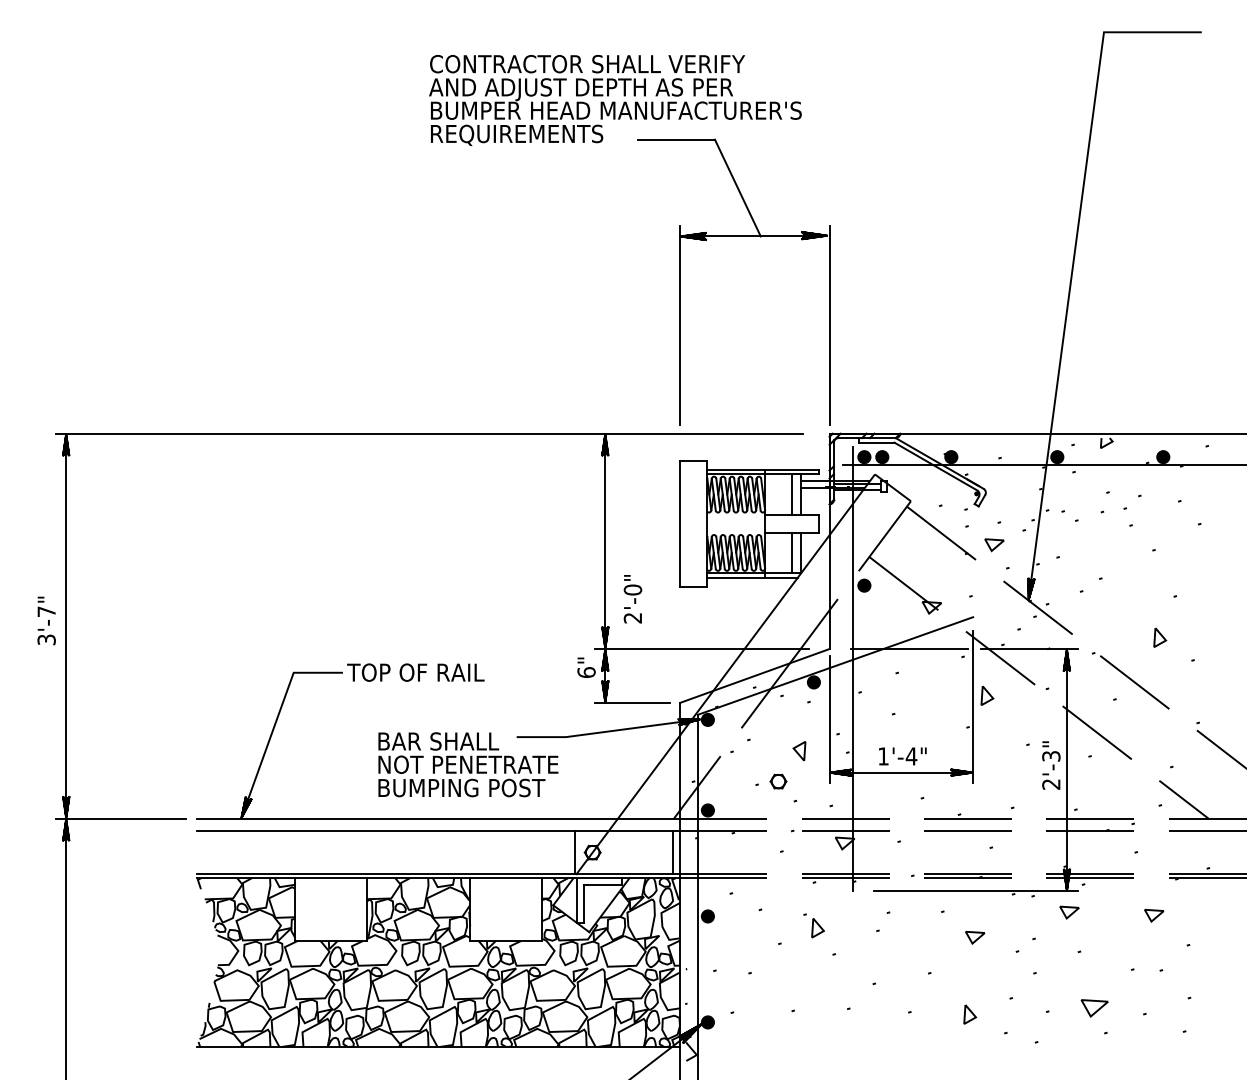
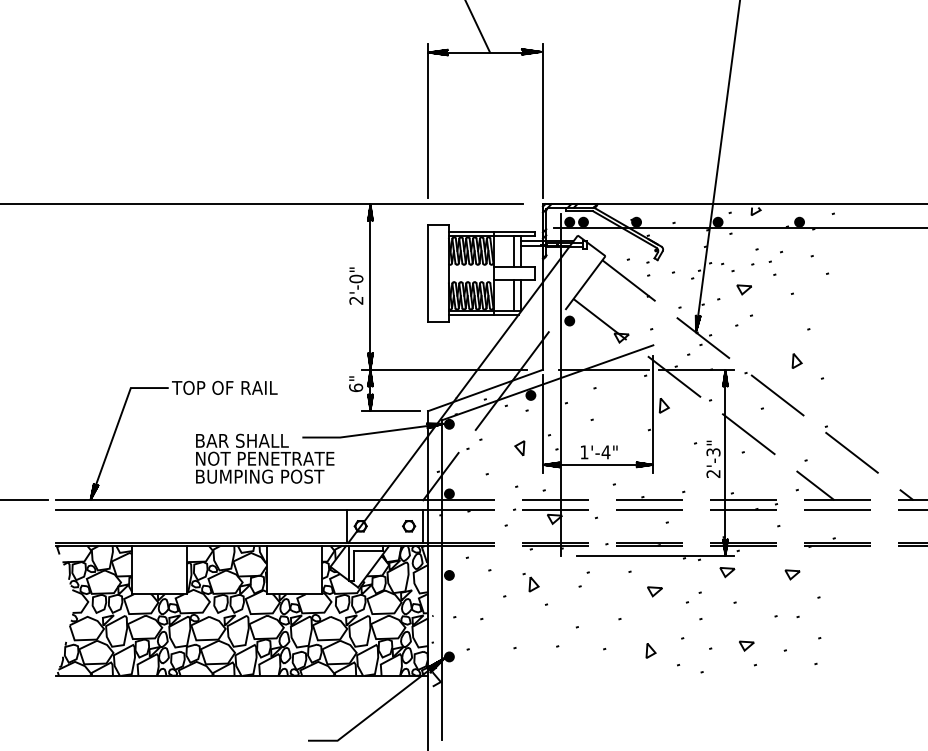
part: (994, 545) -> (744, 290), moved
text: (632, 599) -> (356, 286), moved
part: (778, 781) -> (409, 526), moved
part: (1094, 1008) -> (746, 646), size x0.71

